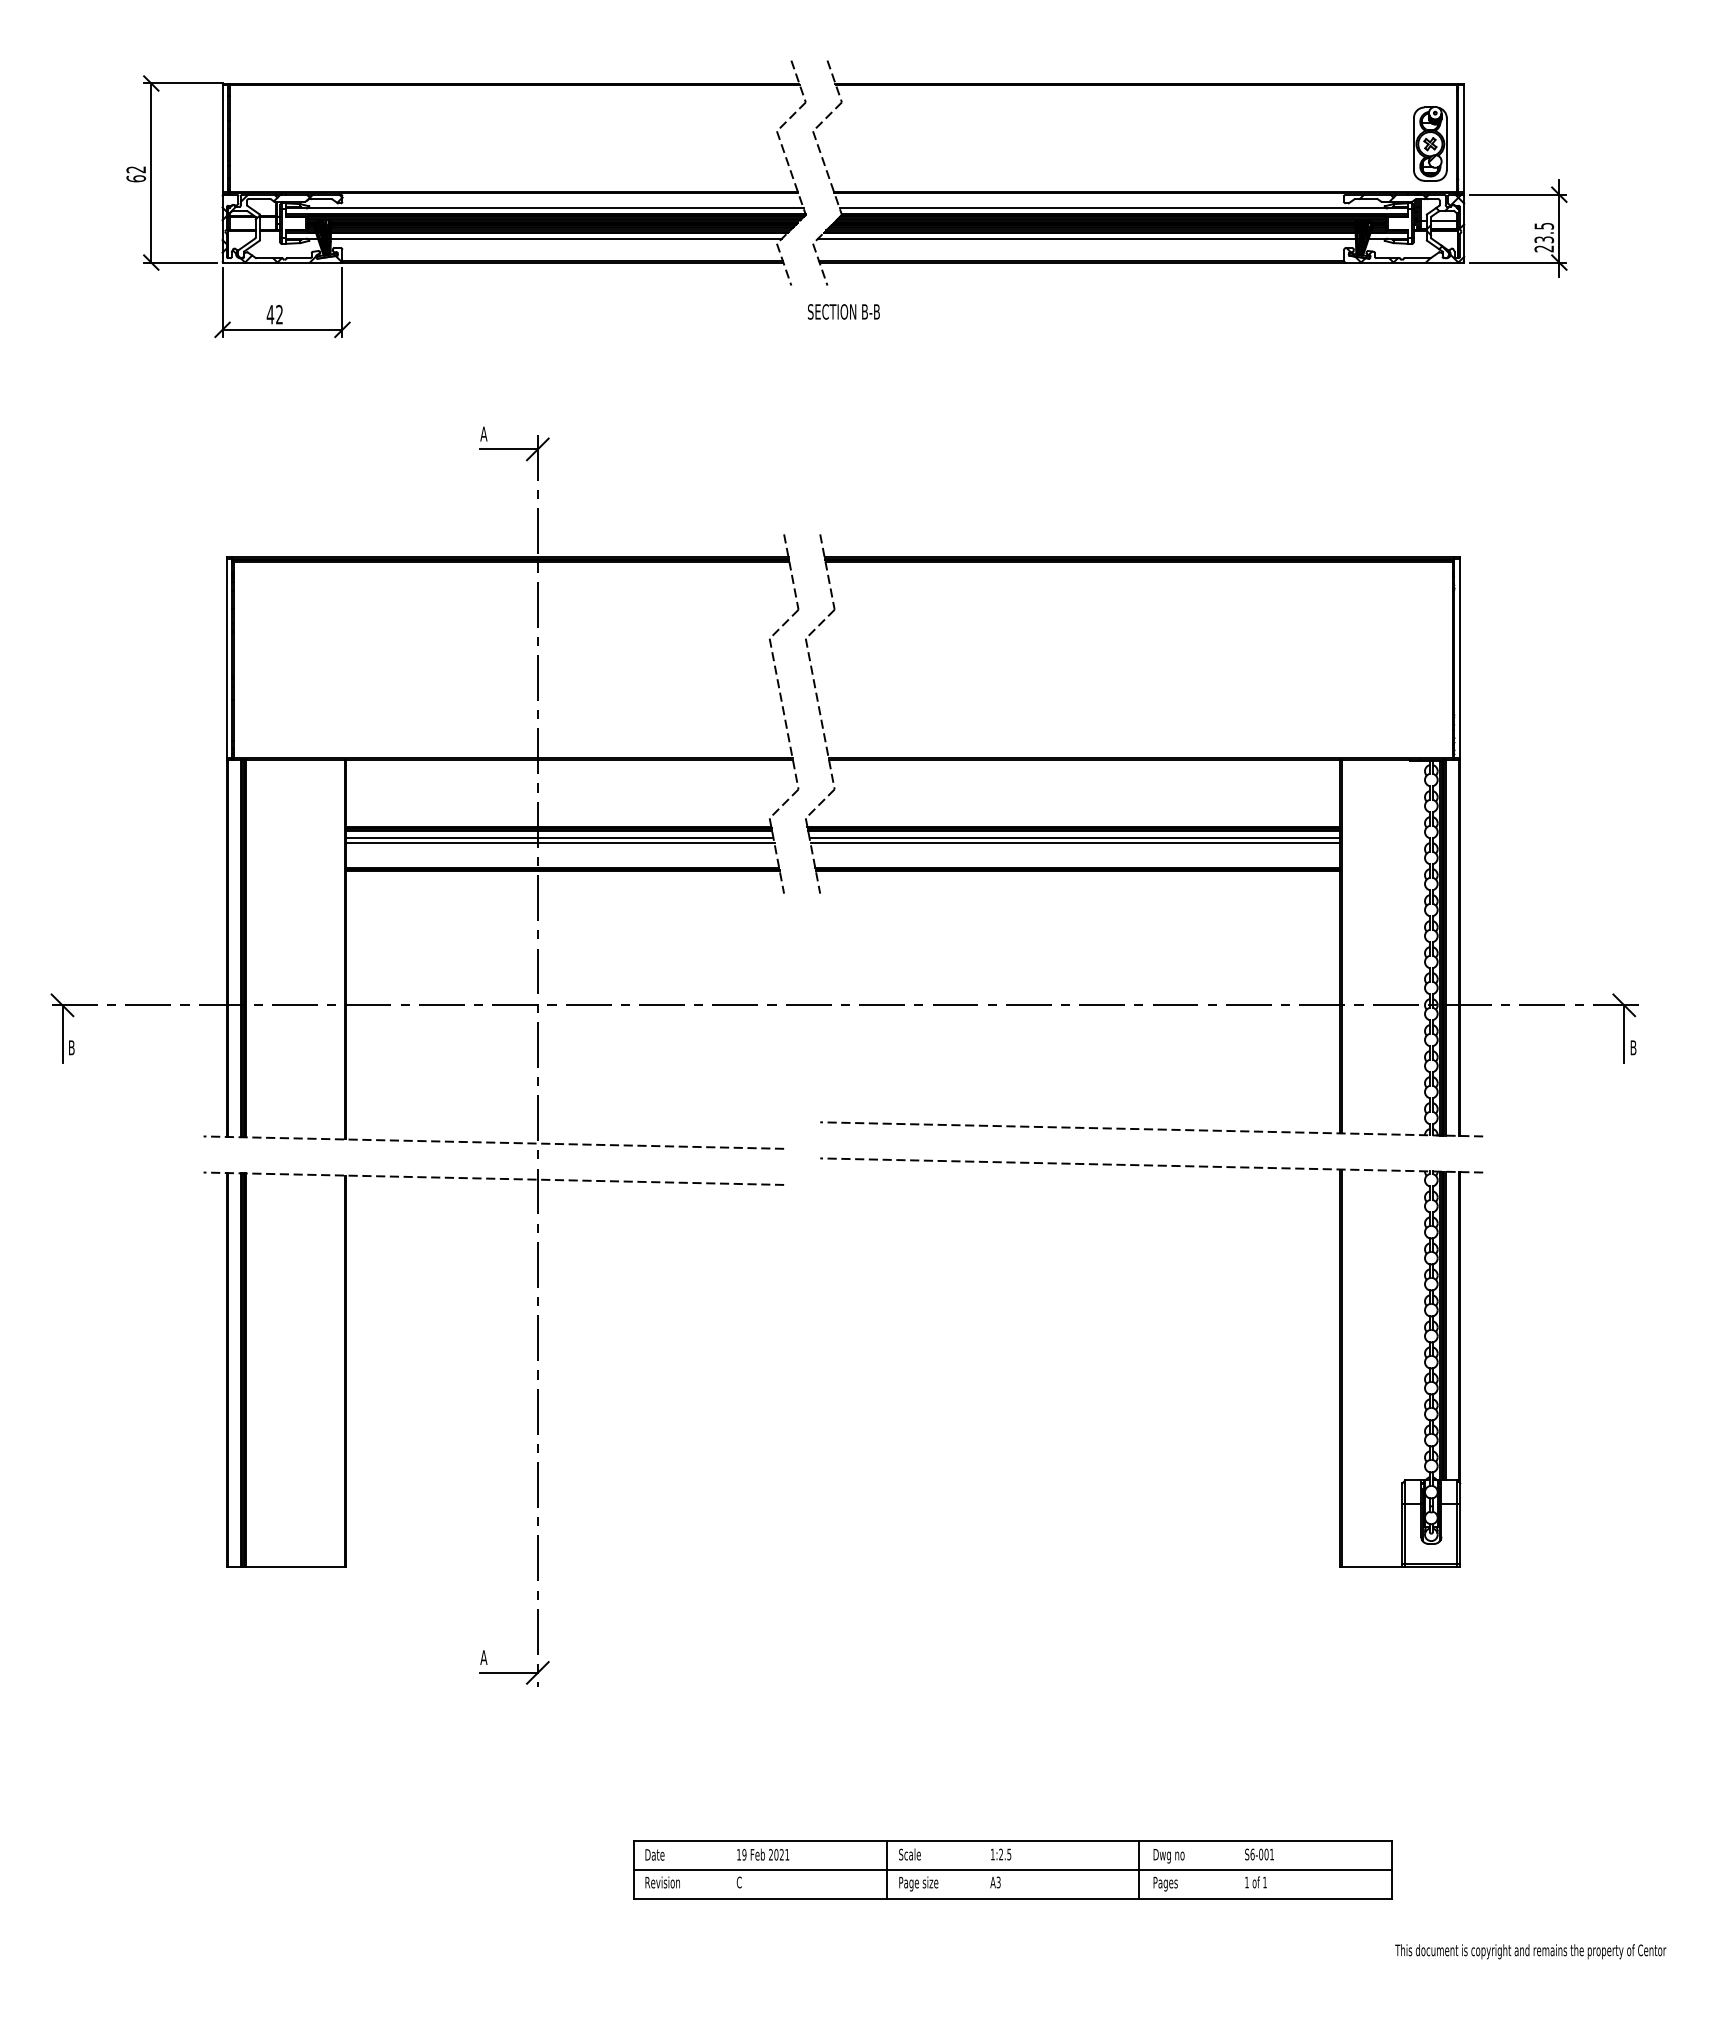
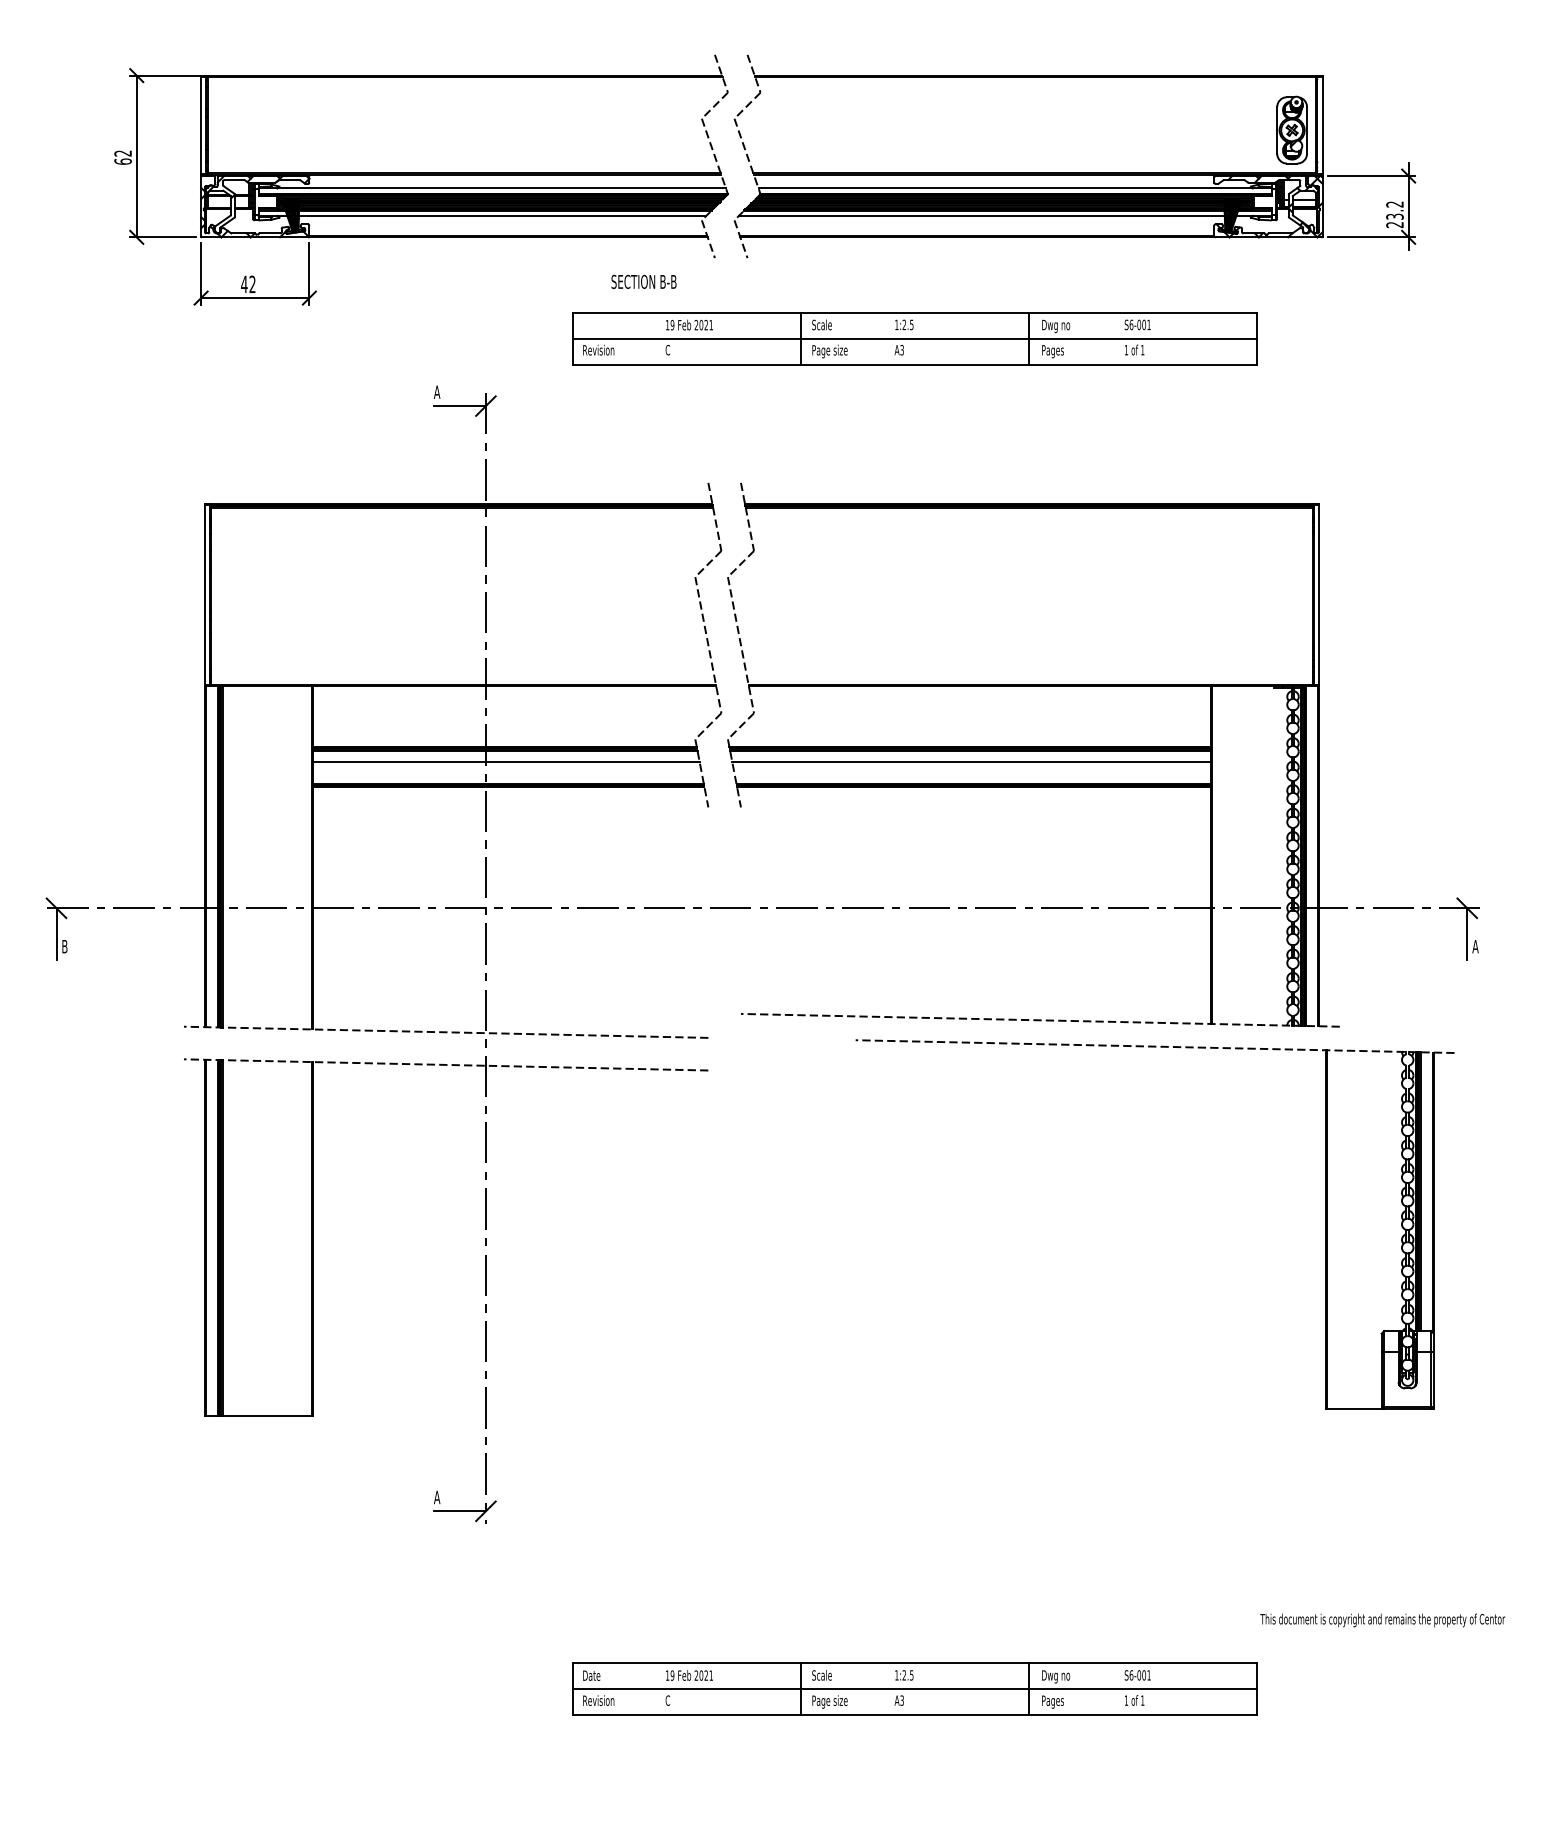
text: (1544, 226) -> (1395, 204), 23.5 -> 23.2
text: (843, 311) -> (643, 281), moved
part: (1012, 374) -> (914, 338), added
line: (559, 837) -> (505, 756), removed
line: (1074, 837) -> (970, 756), removed
text: (1633, 1047) -> (1475, 946), B -> A
part: (1339, 1362) -> (1324, 1224), moved
text: (1530, 1951) -> (1382, 1620), moved

